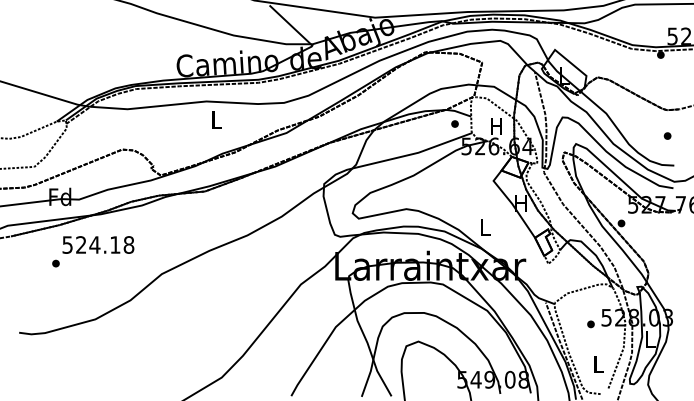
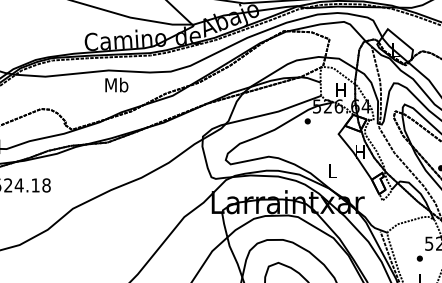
text: (216, 119) -> (116, 84), L -> Mb
part: (454, 123) -> (307, 120), moved
part: (590, 324) -> (419, 258), moved

